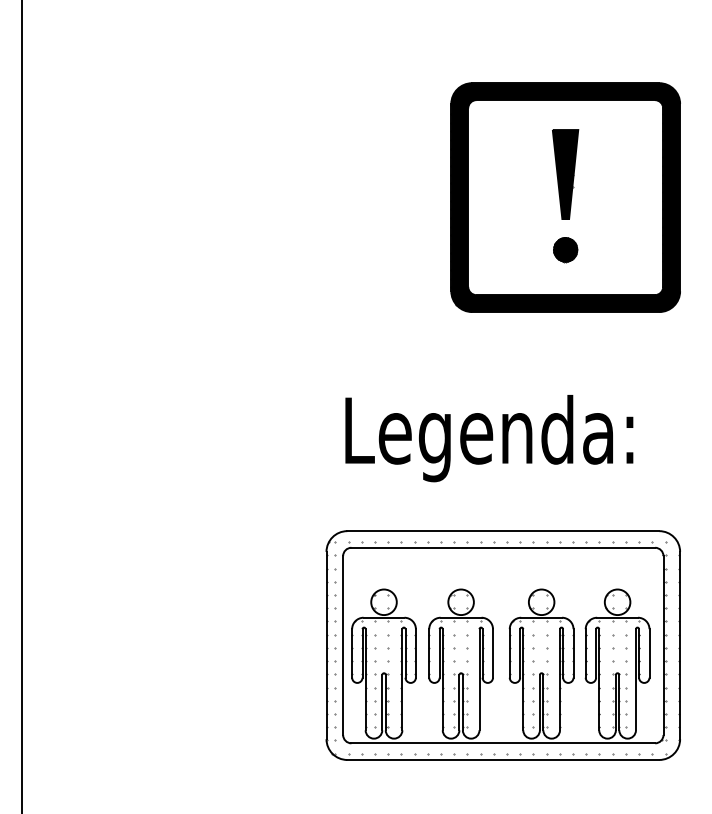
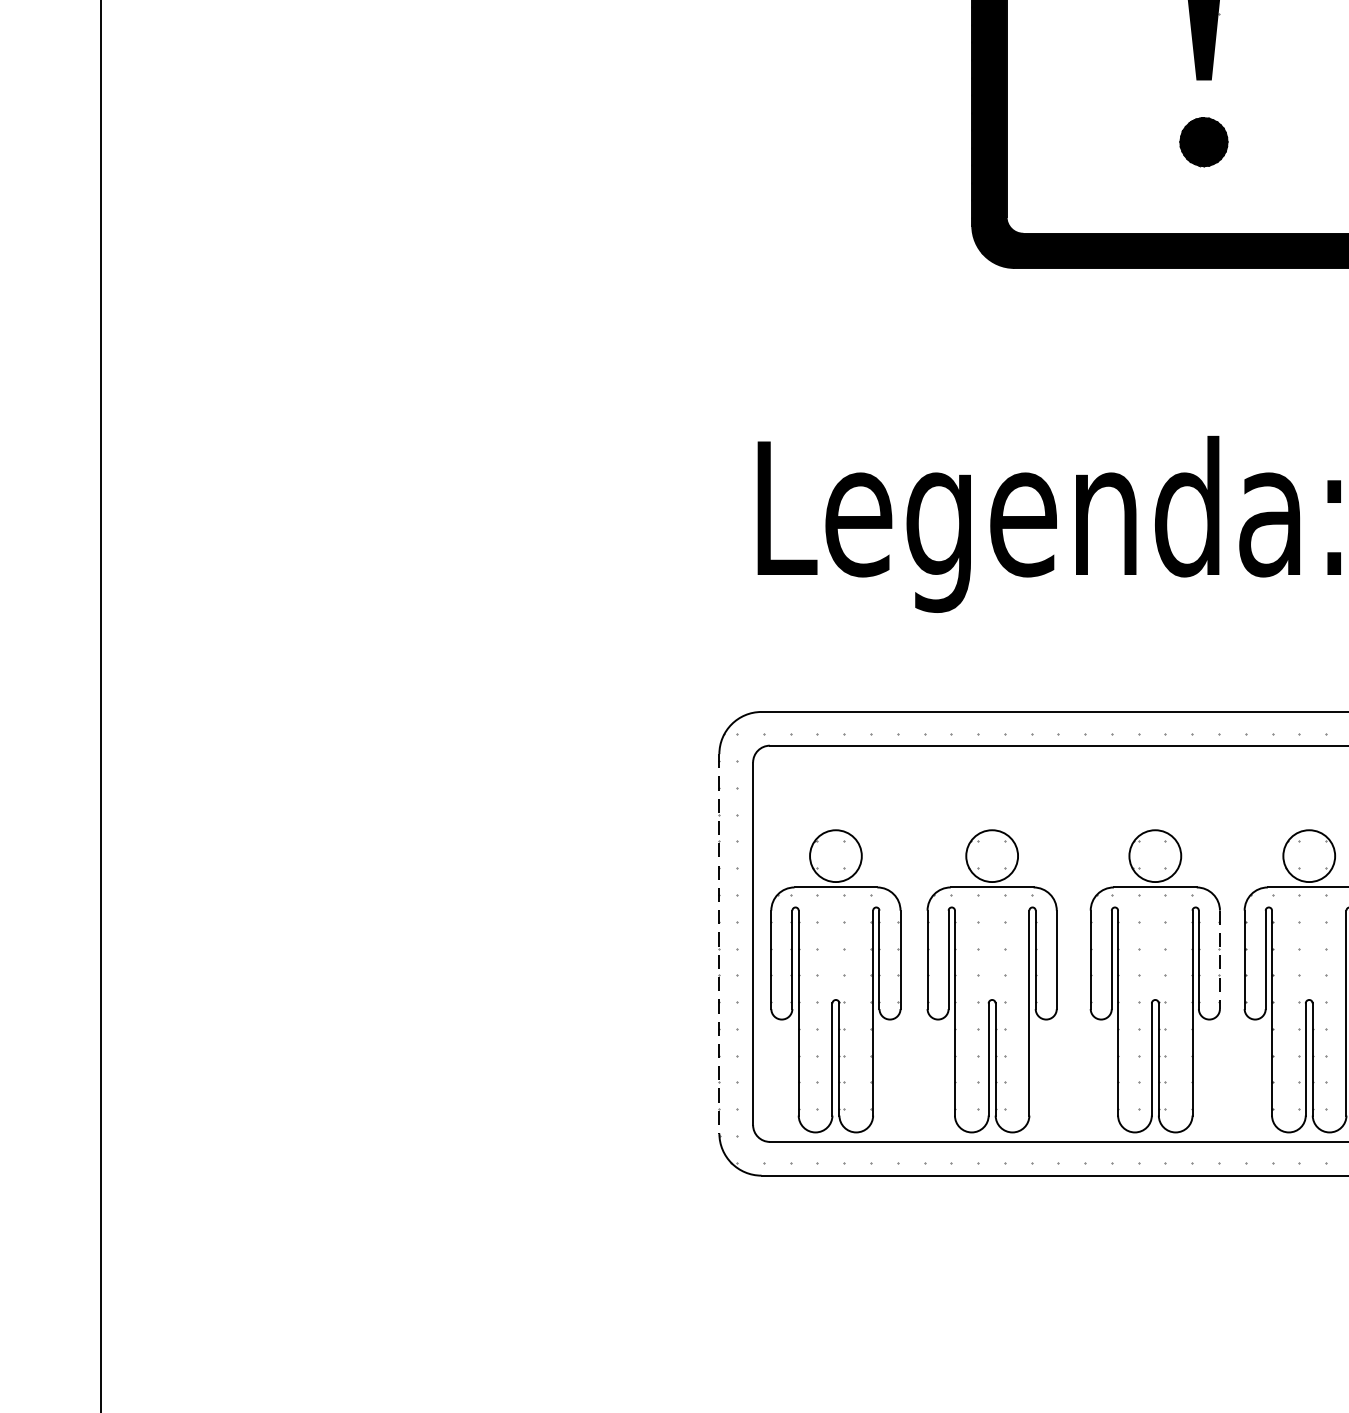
line: (326, 645) -> (719, 943), solid -> dashed
line: (573, 653) -> (1219, 959), solid -> dashed

